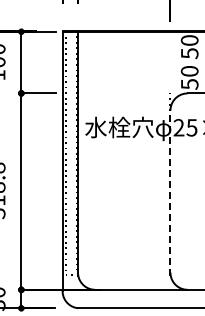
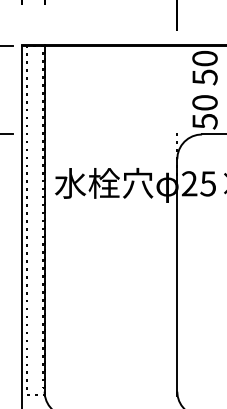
line: (170, 193) -> (177, 278), dashed -> solid

